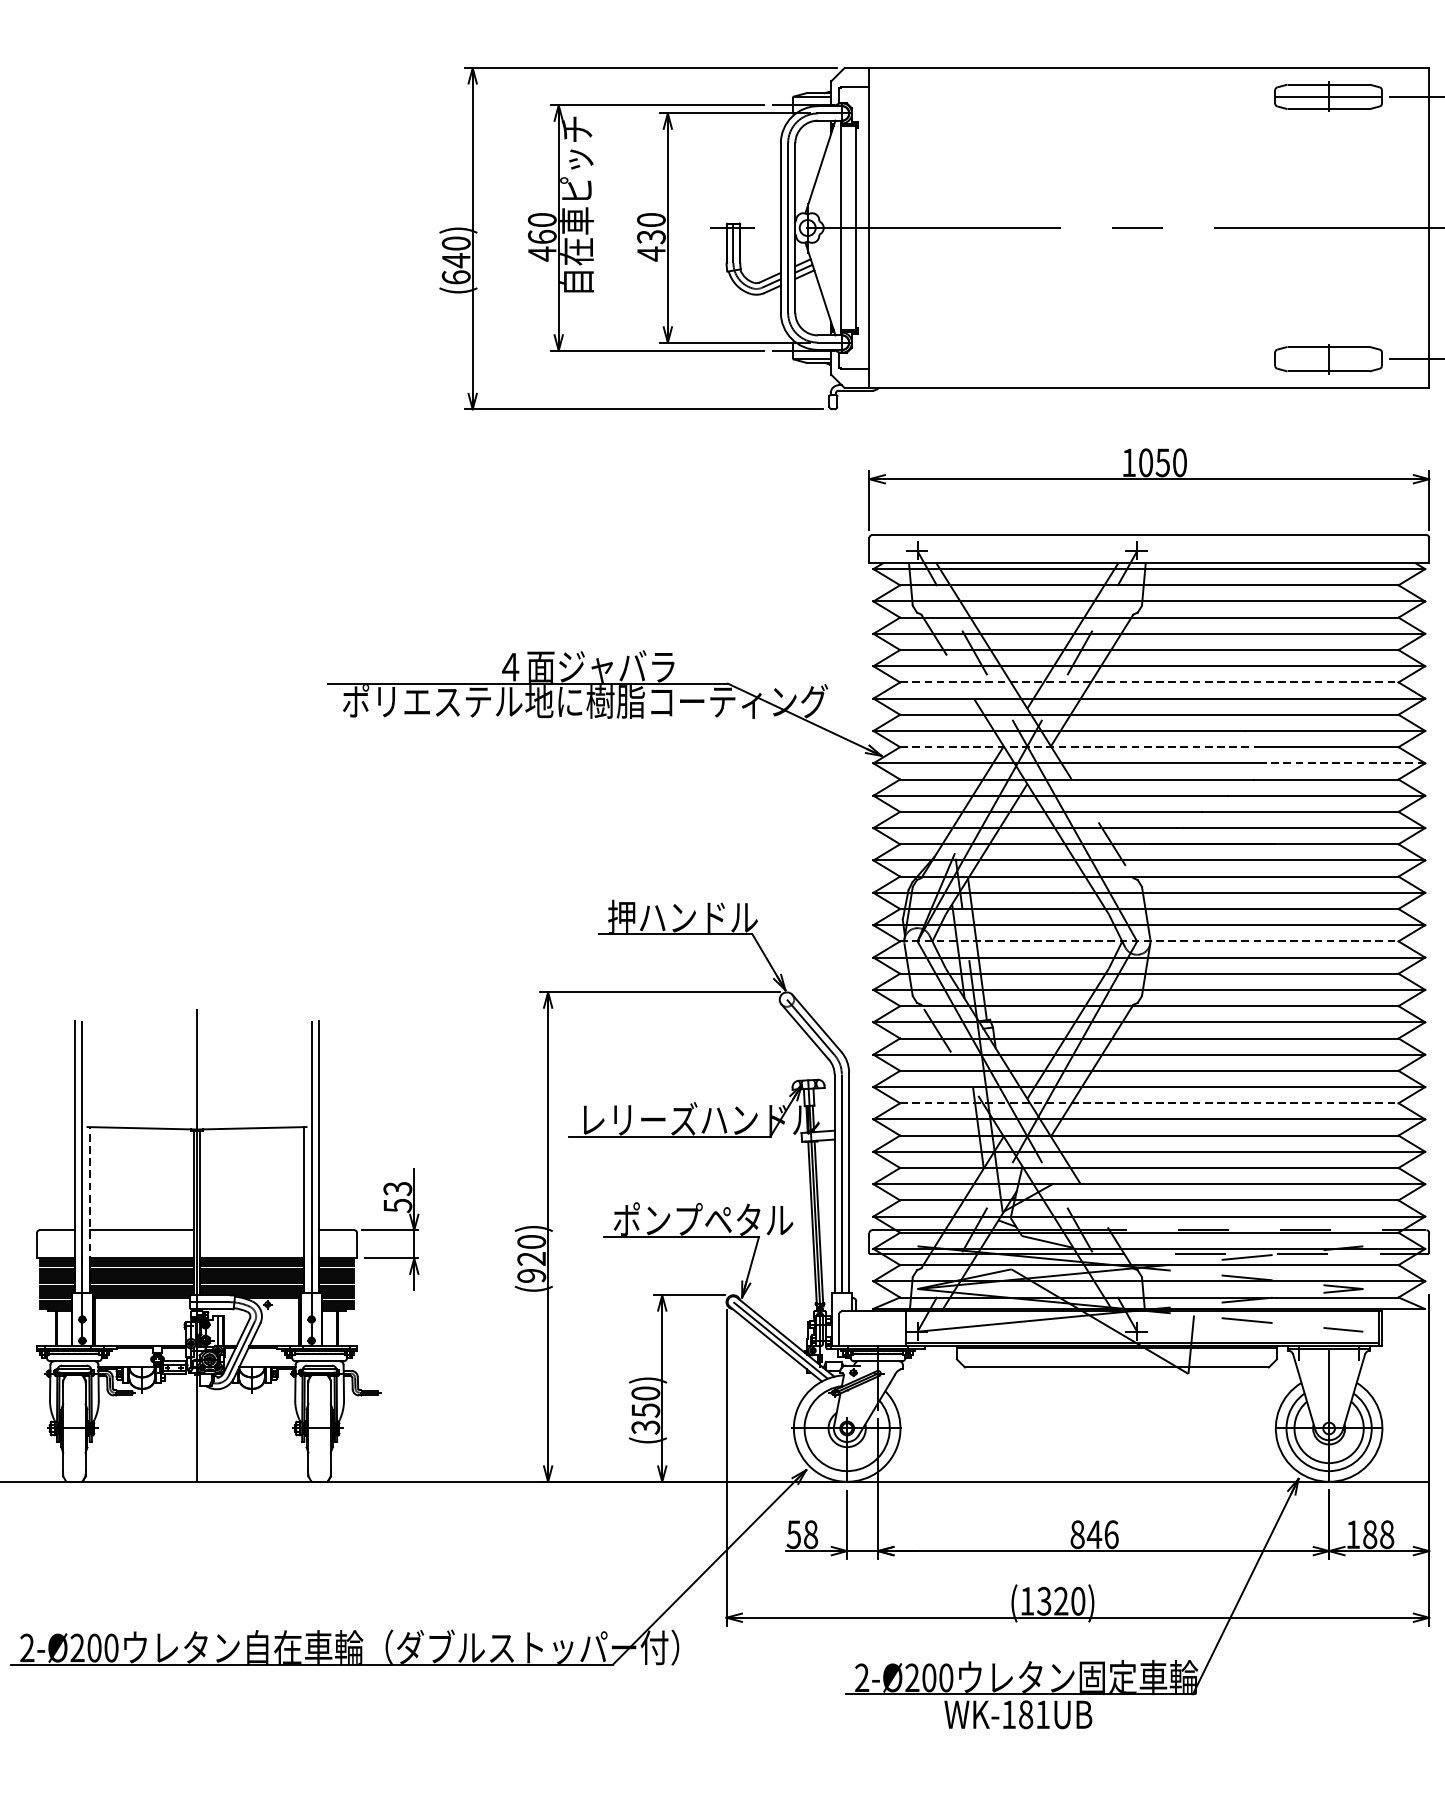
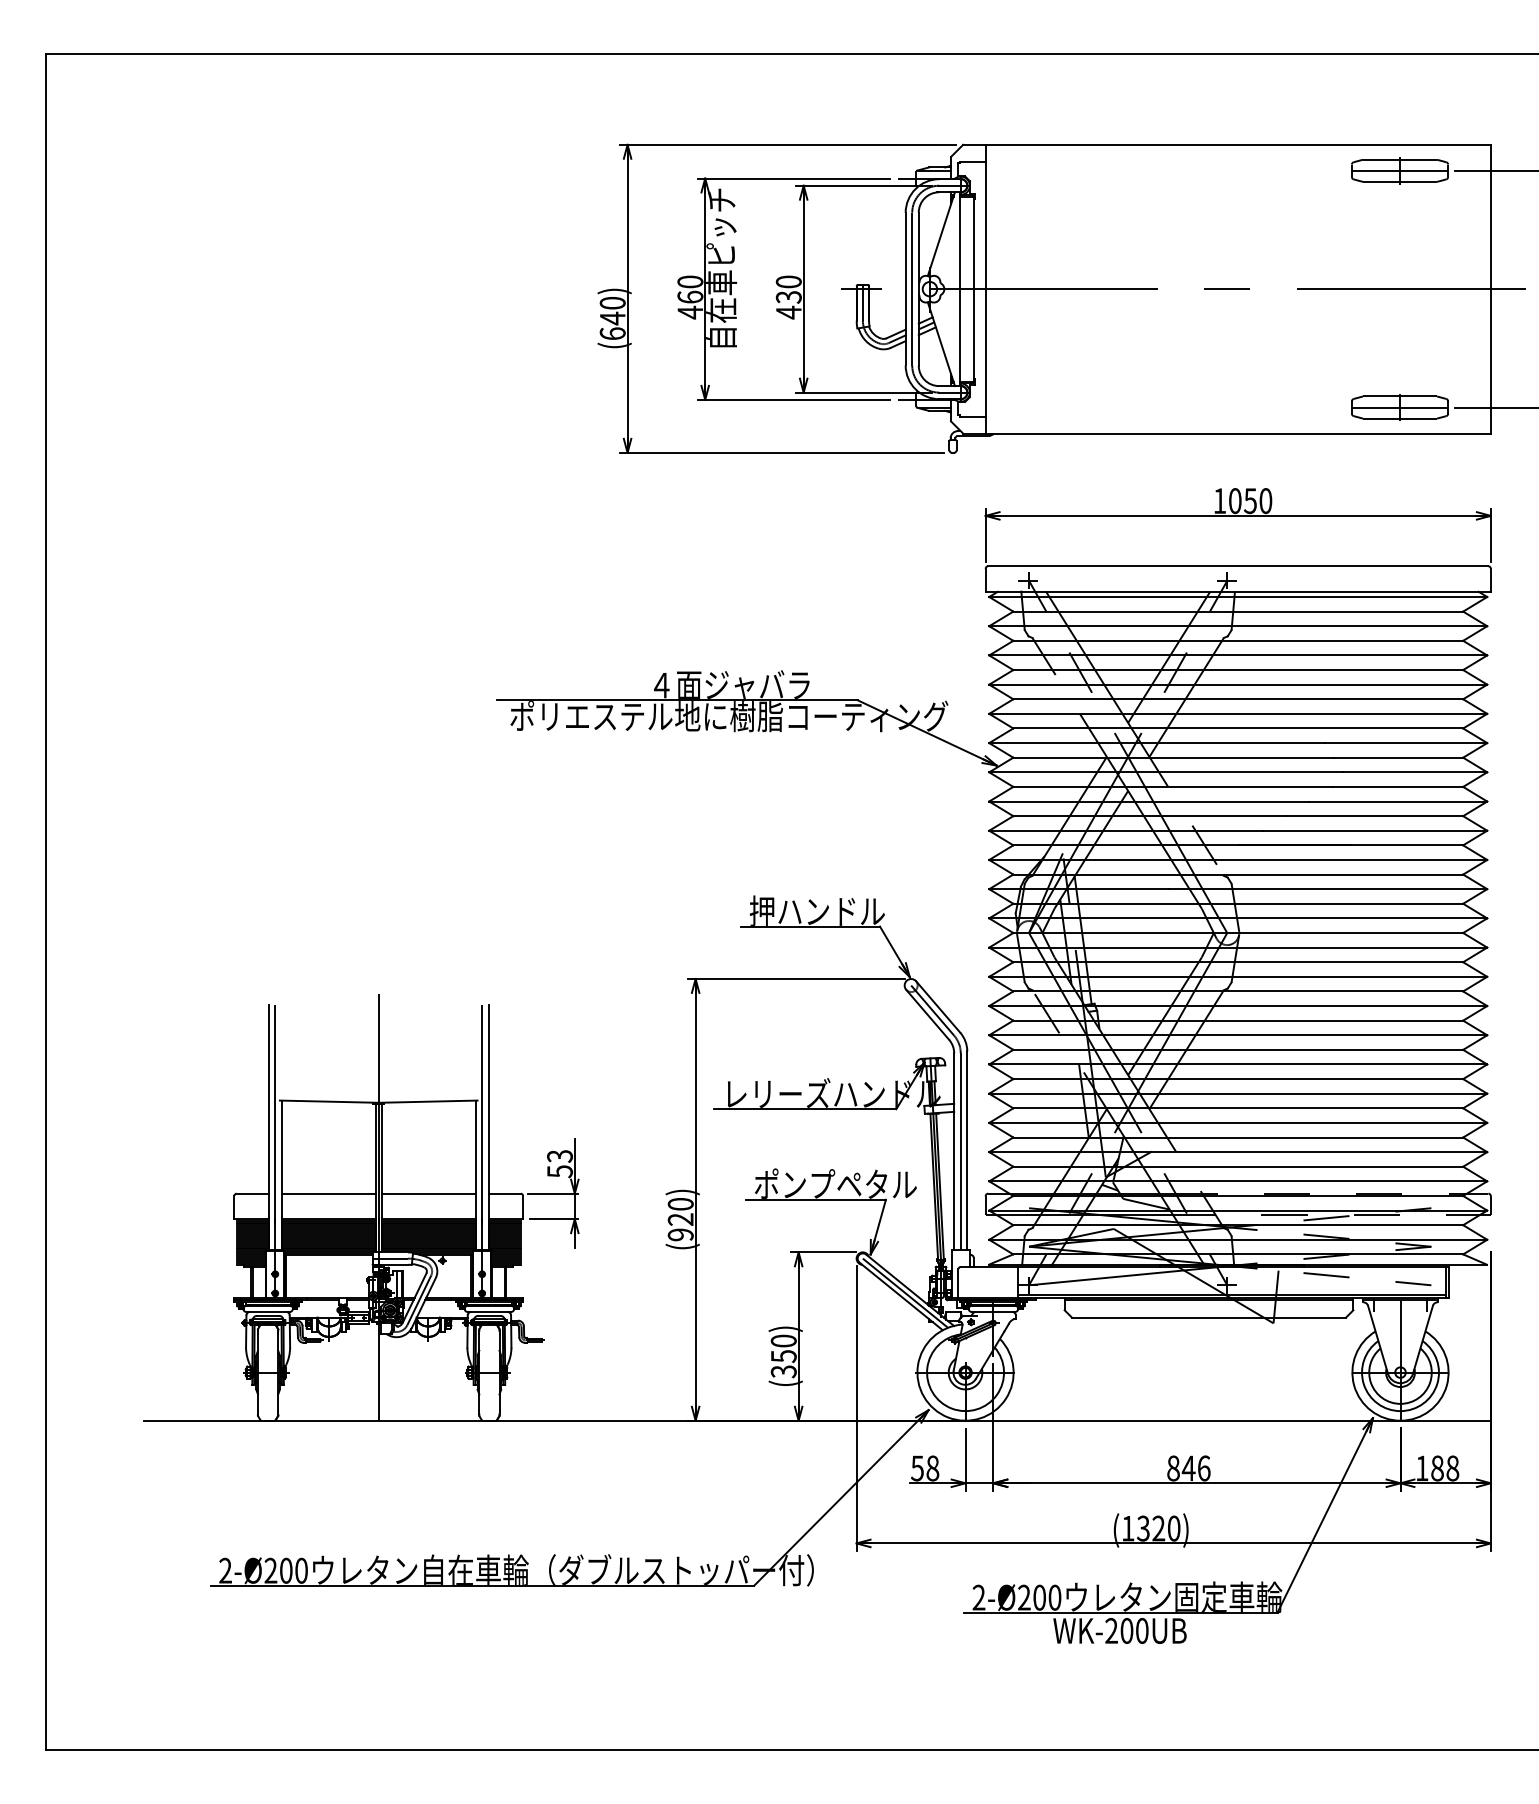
line: (1328, 359) -> (1399, 407), added
line: (1149, 682) -> (1238, 699), dashed -> solid
line: (1077, 746) -> (1173, 757), dashed -> solid
line: (1344, 763) -> (1414, 772), dashed -> solid
line: (1149, 941) -> (1238, 933), dashed -> solid
line: (1149, 1103) -> (1238, 1079), dashed -> solid
line: (89, 1195) -> (281, 1162), dashed -> solid
line: (252, 1230) -> (428, 1193), added
text: (1025, 1714) -> (1126, 1630), WK-181UB -> WK-200UB

